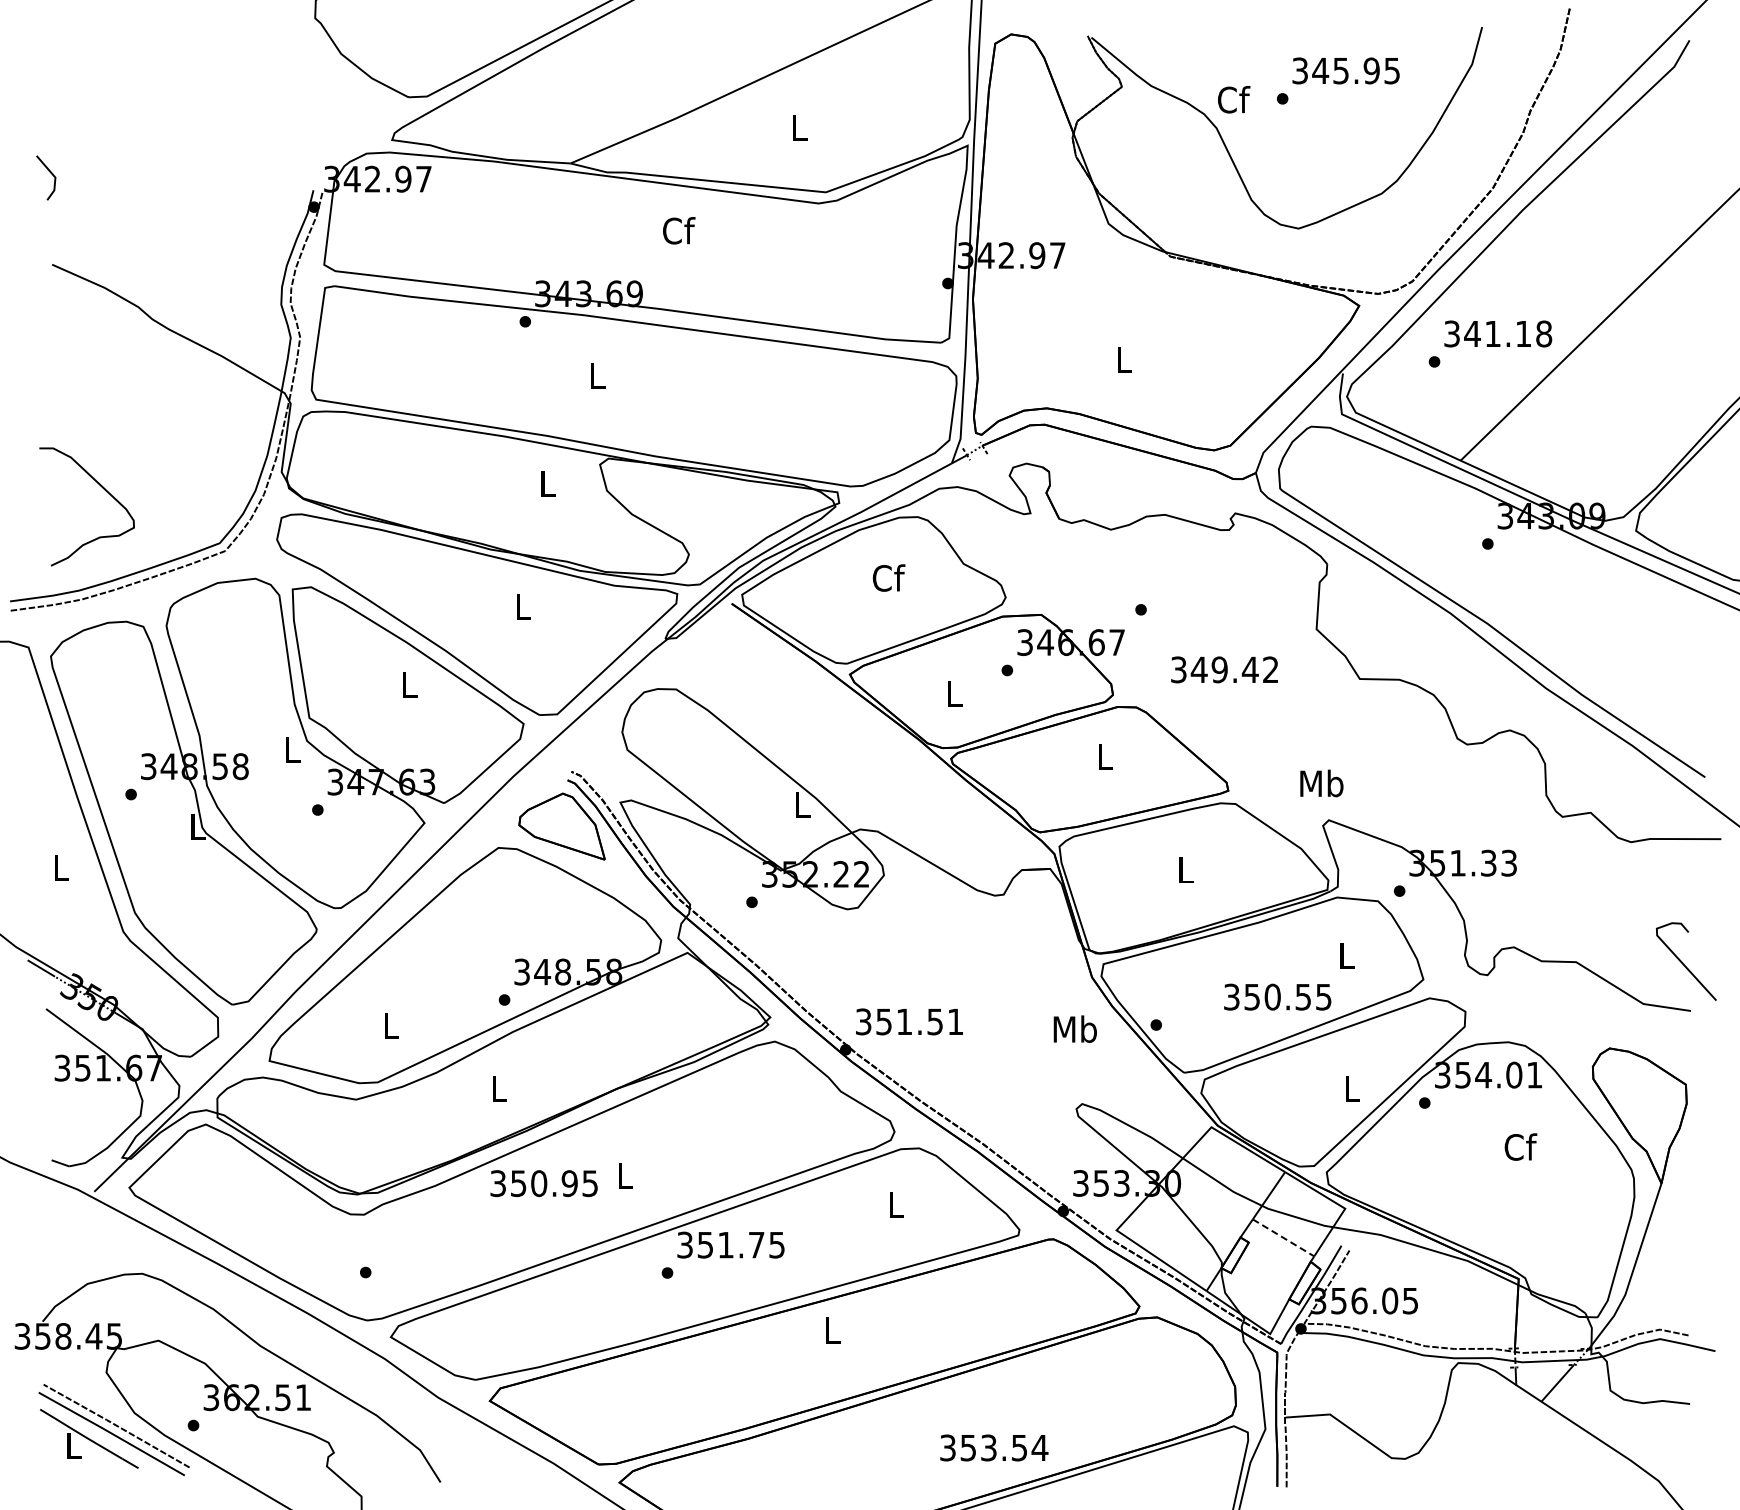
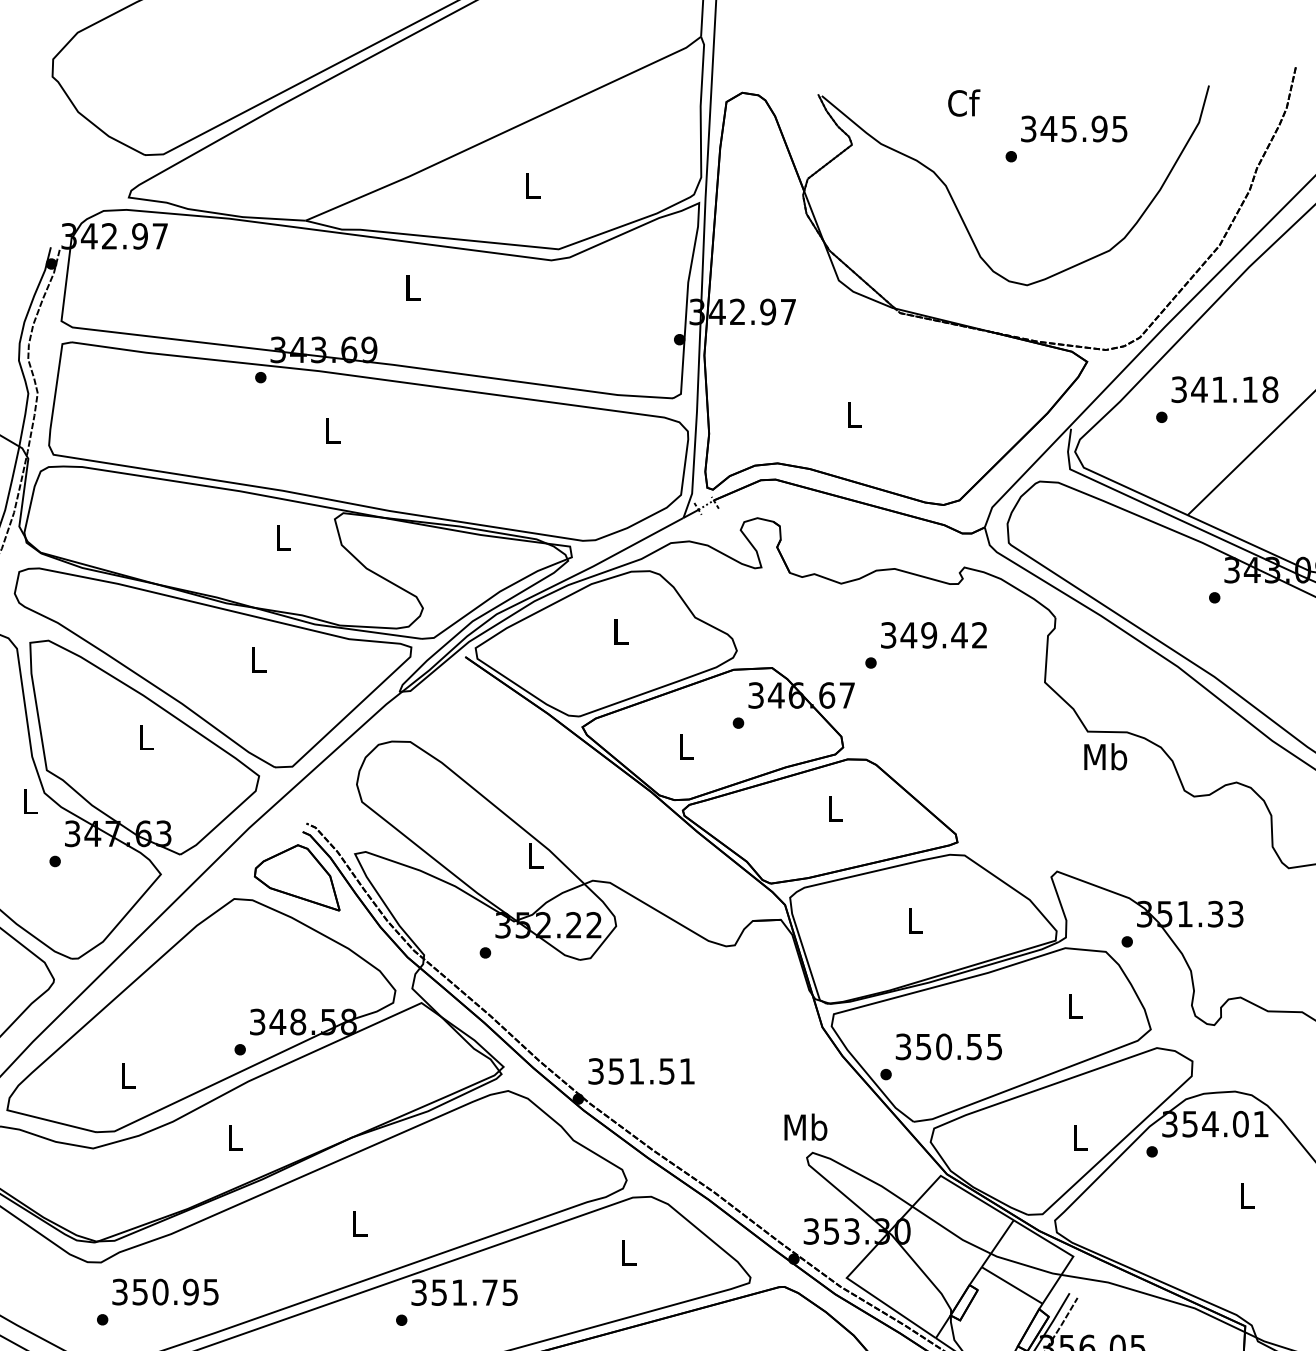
text: (1234, 99) -> (964, 102), moved
text: (679, 230) -> (413, 287), Cf -> L
text: (888, 577) -> (620, 631), Cf -> L
text: (1224, 669) -> (933, 634), moved
text: (1321, 783) -> (1105, 756), moved
text: (1277, 996) -> (948, 1046), moved
text: (1074, 1028) -> (805, 1126), moved
text: (1520, 1146) -> (1247, 1194), Cf -> L
text: (543, 1183) -> (164, 1292), moved
line: (1283, 1237) -> (1012, 1285), dashed -> solid

